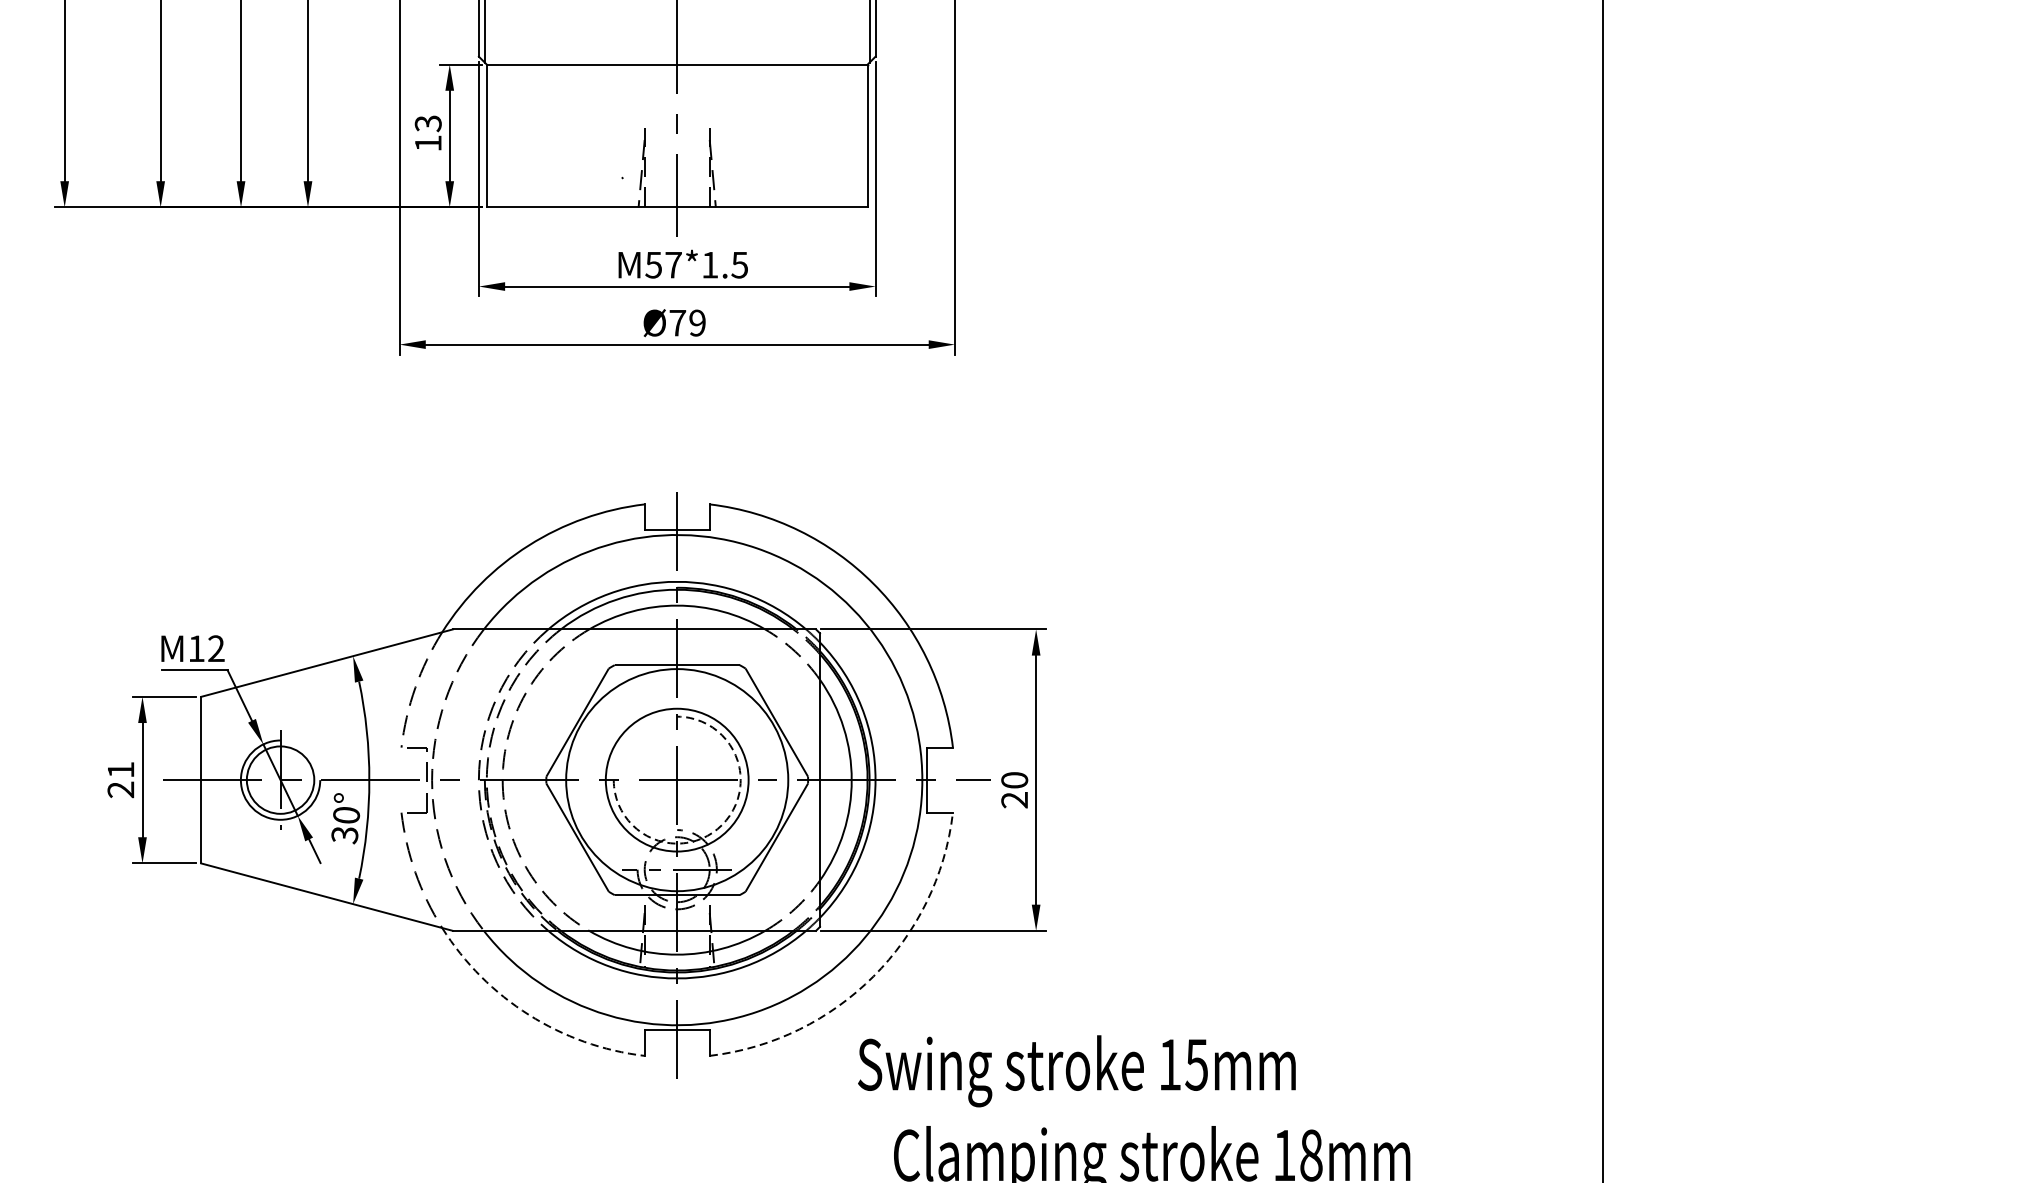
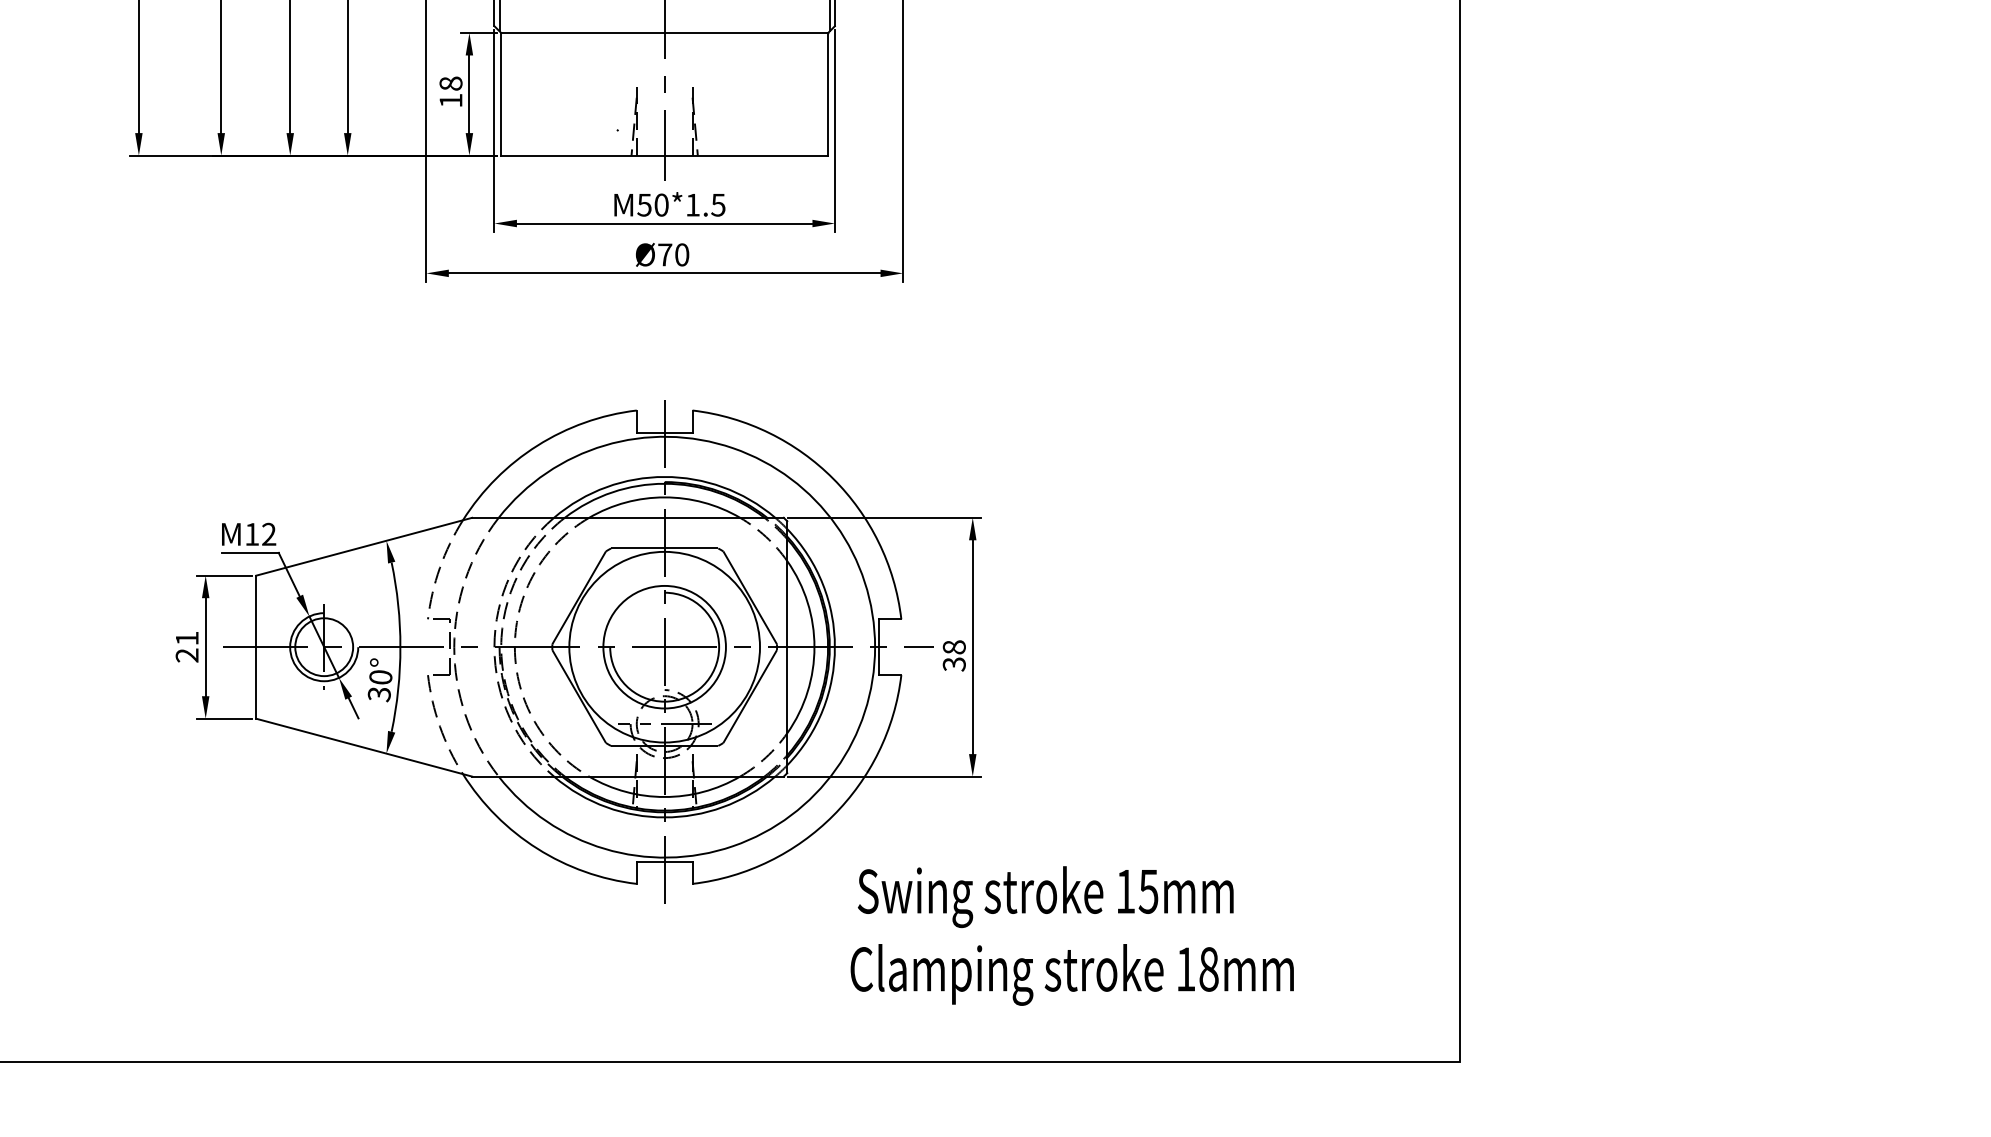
text: (427, 123) -> (450, 83), 13 -> 18
text: (673, 264) -> (661, 204), M57*1.5 -> M50*1.5
text: (697, 322) -> (682, 254), Ø79 -> Ø70
text: (1014, 789) -> (954, 655), 20 -> 38
arc: (722, 824) -> (703, 685), dashed -> solid
arc: (873, 976) -> (833, 815), dashed -> solid
arc: (529, 1014) -> (537, 848), dashed -> solid
text: (1076, 1071) -> (1045, 897), moved

